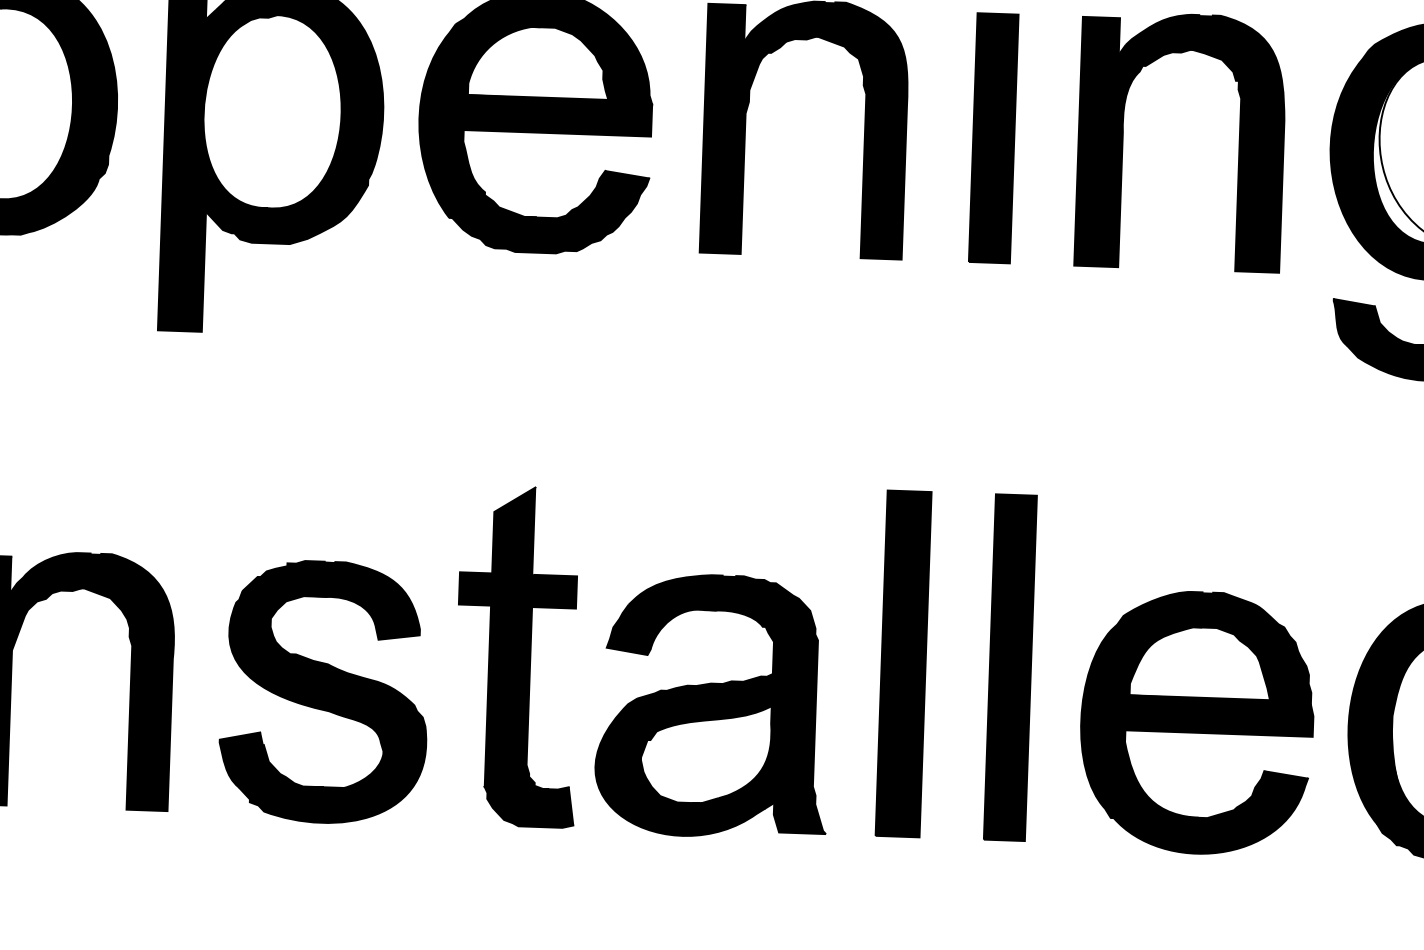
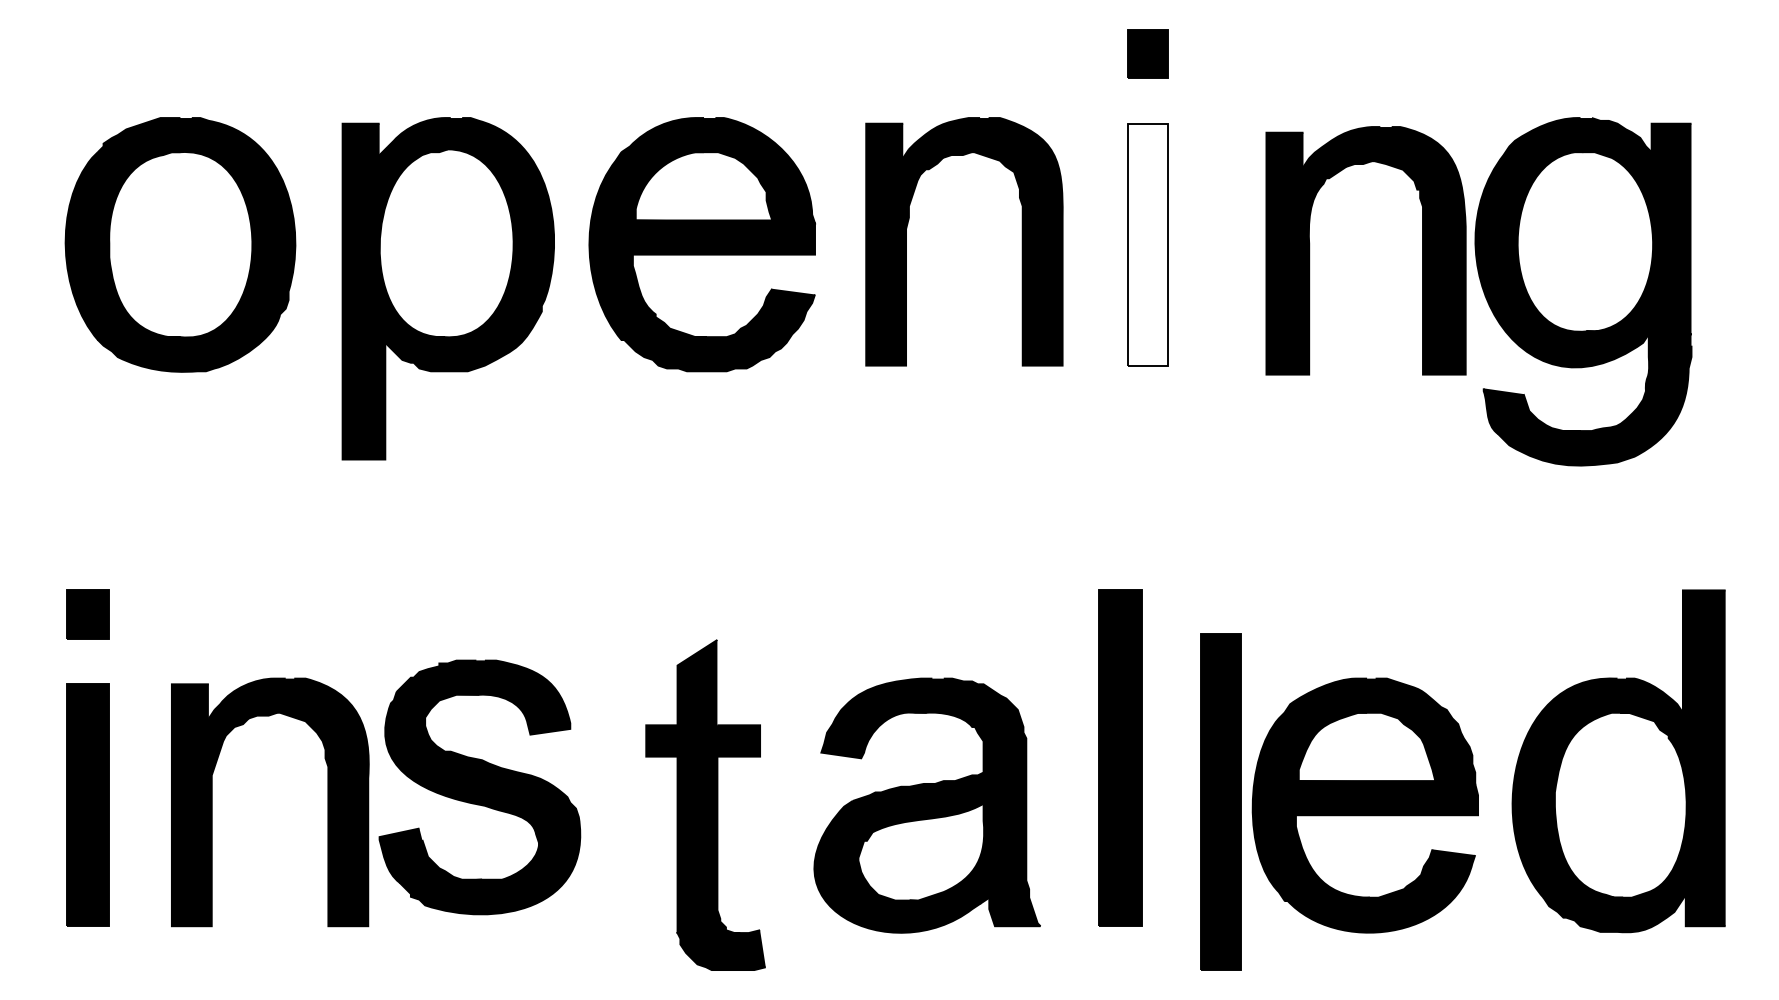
fill: (993, 138) -> (1147, 244), removed
part: (1123, 139) -> (1310, 250), moved
part: (518, 655) -> (705, 804), moved
part: (903, 663) -> (1120, 757), moved
part: (1009, 666) -> (1220, 801), moved
part: (324, 692) -> (479, 787), moved
part: (712, 705) -> (926, 805), moved

